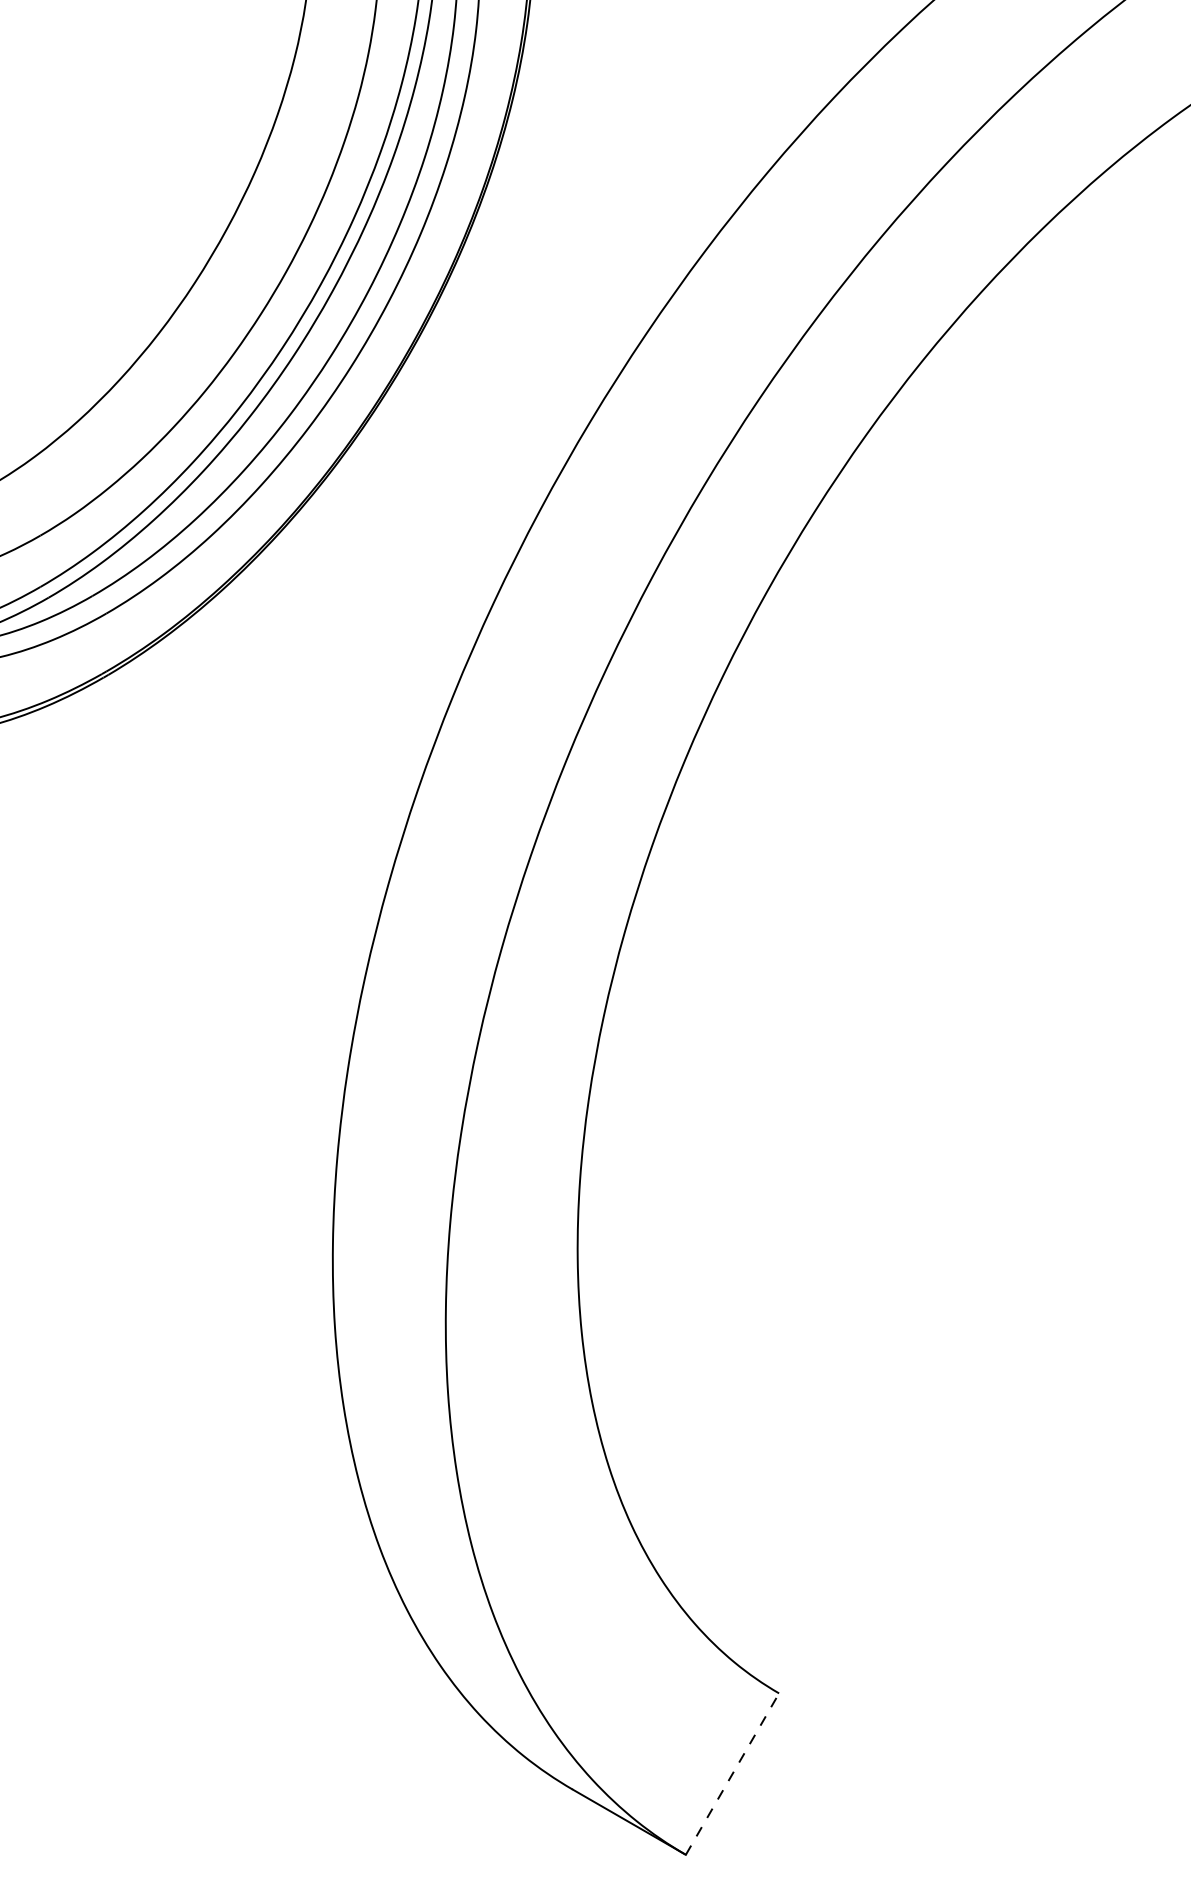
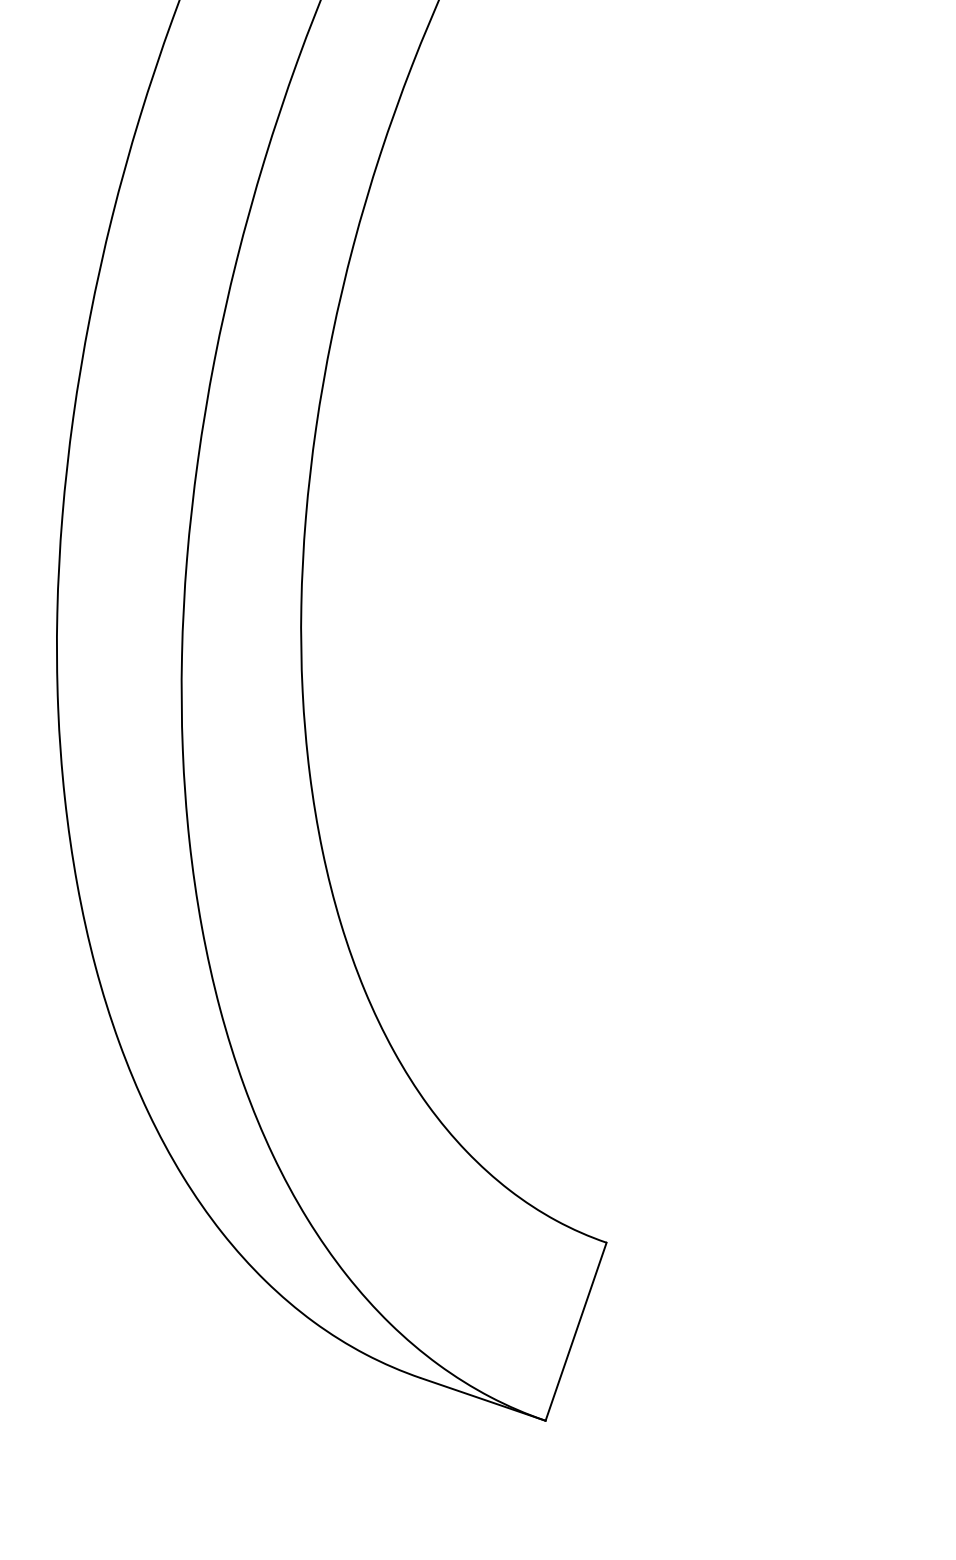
line: (732, 1773) -> (576, 1331), dashed -> solid

